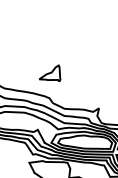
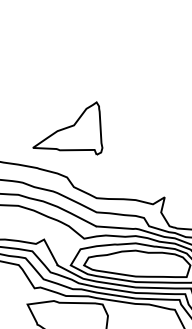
part: (49, 73) -> (67, 128), size x1.67

